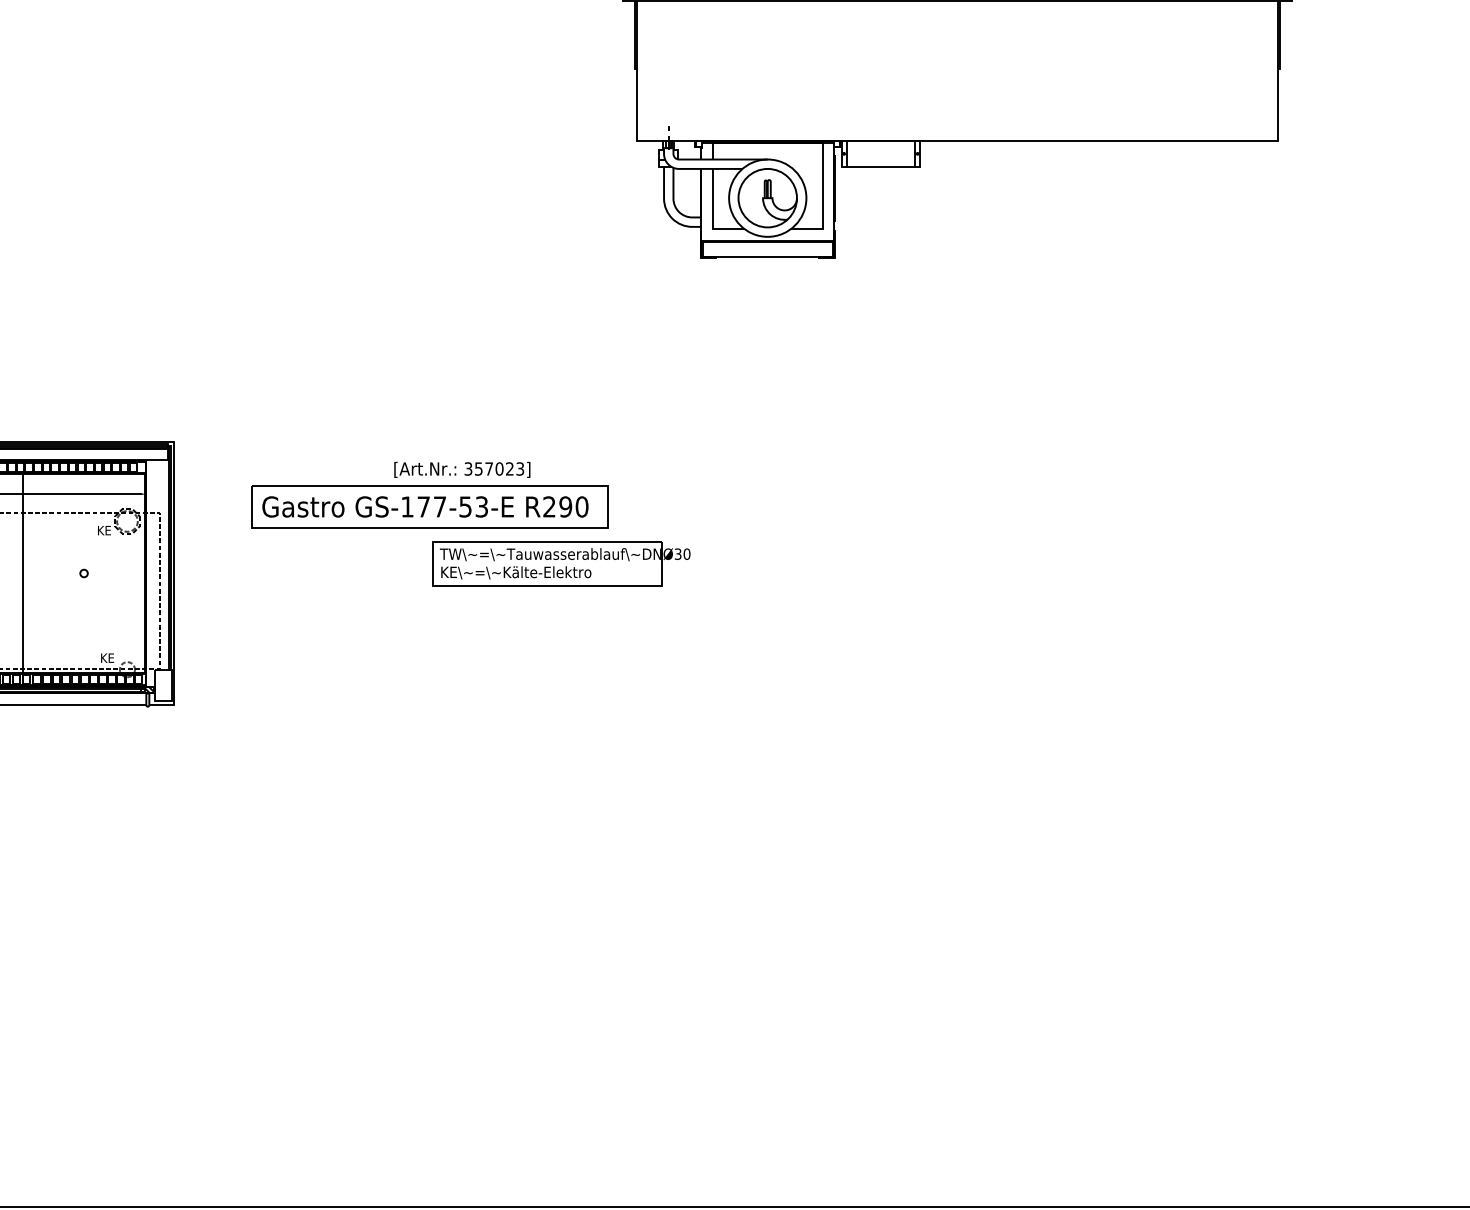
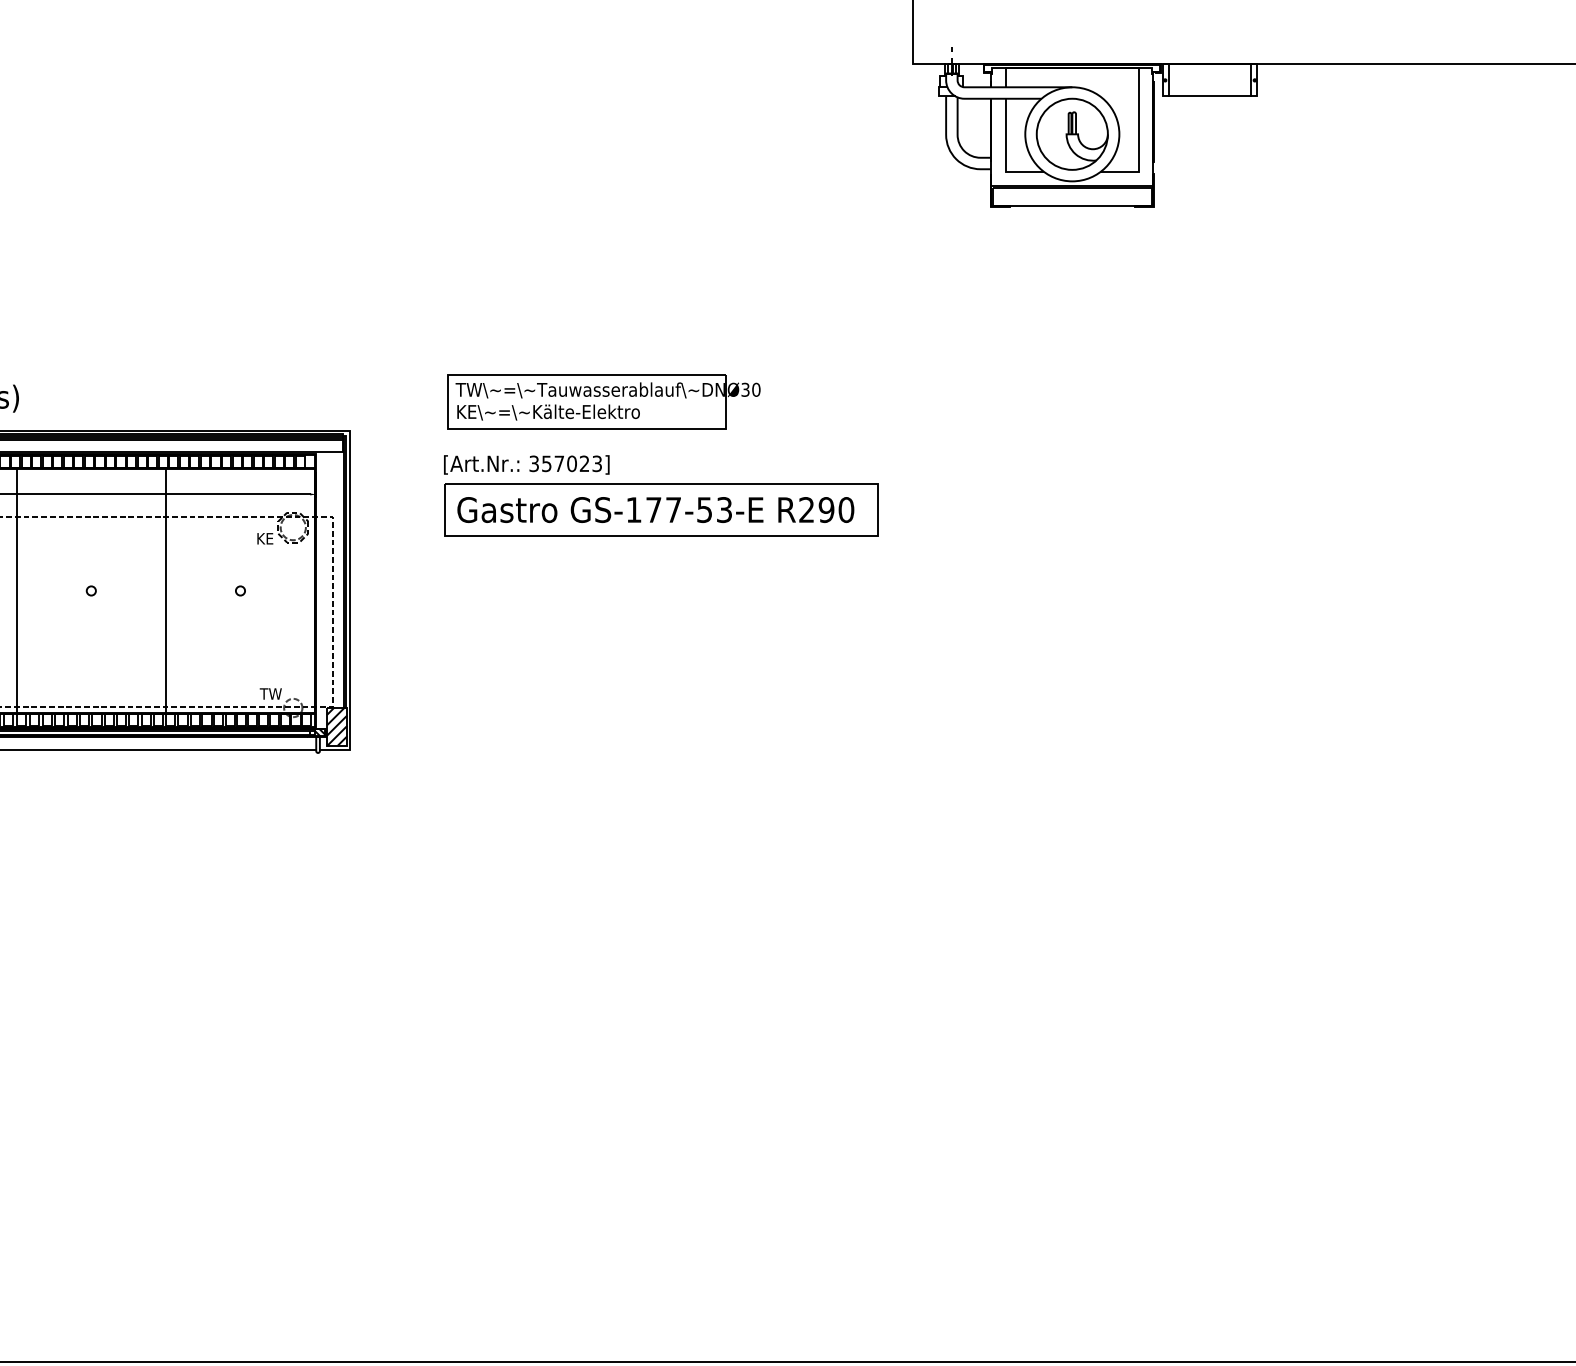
text: (462, 469) -> (526, 464), moved
part: (561, 563) -> (603, 401), moved
text: (108, 657) -> (270, 693), KE -> TW
hatch: (163, 684) -> (337, 726), added

